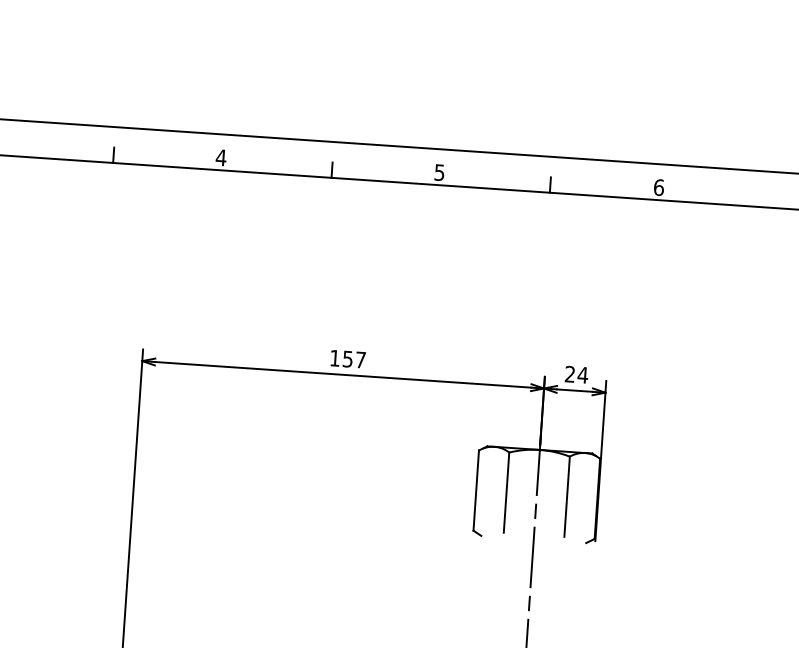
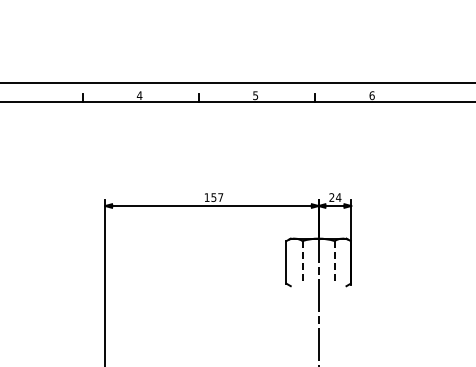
line: (506, 492) -> (302, 262), solid -> dashed
line: (566, 496) -> (334, 262), solid -> dashed

